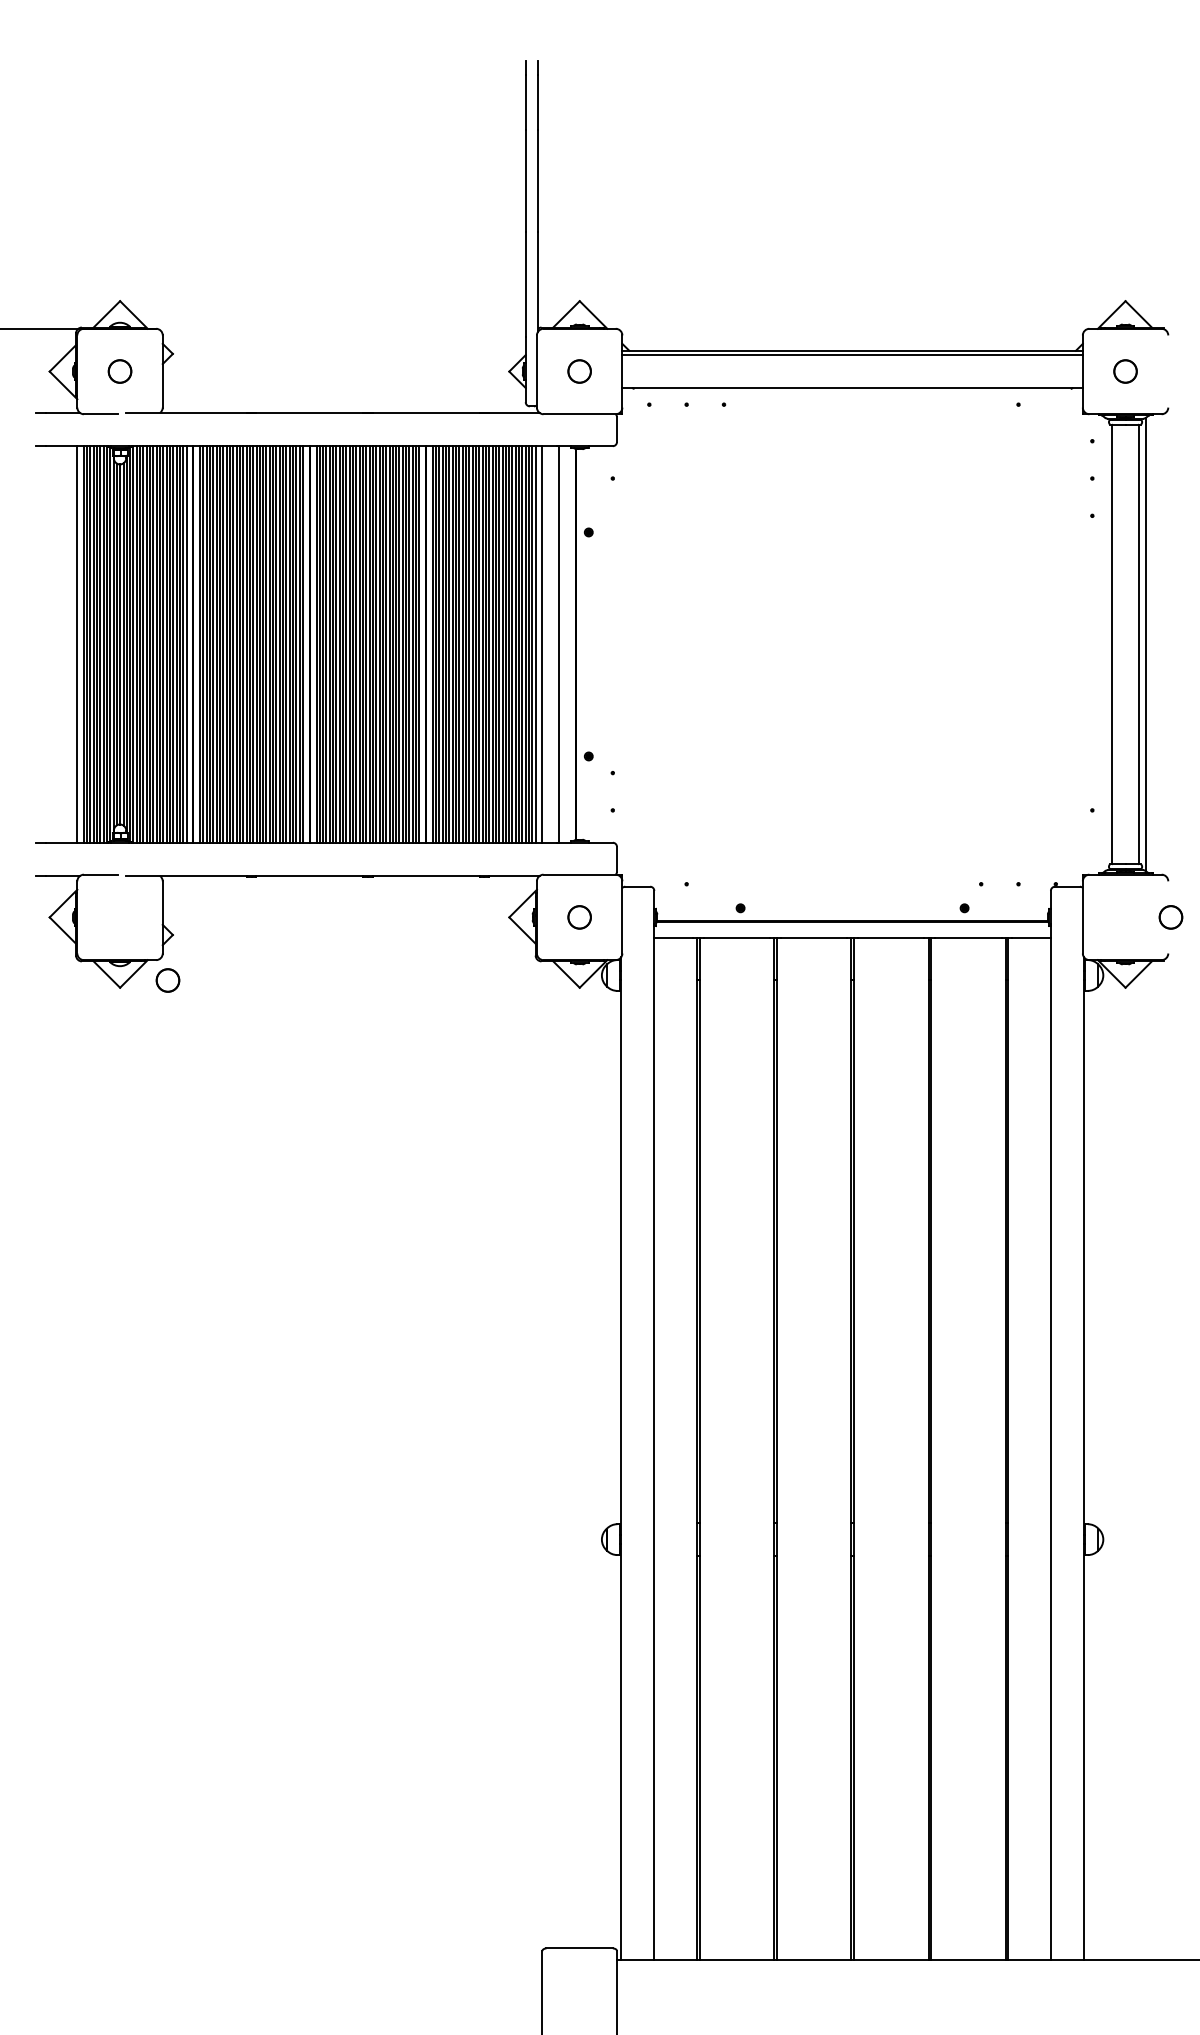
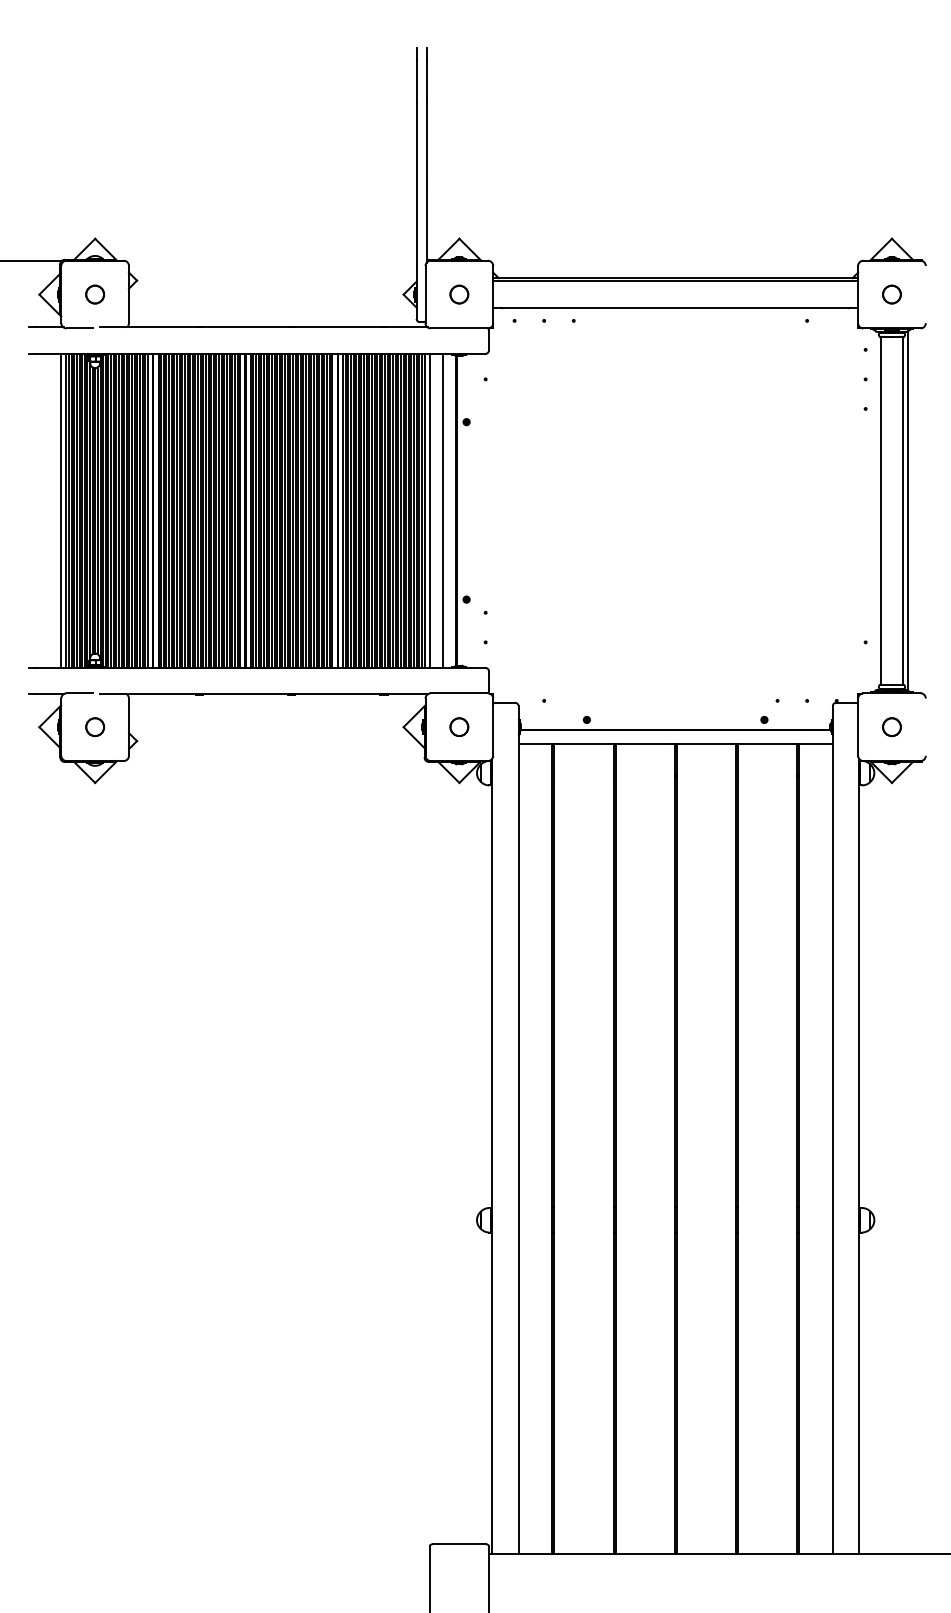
circle: (1170, 917) -> (891, 727), moved
circle: (167, 980) -> (94, 727), moved

